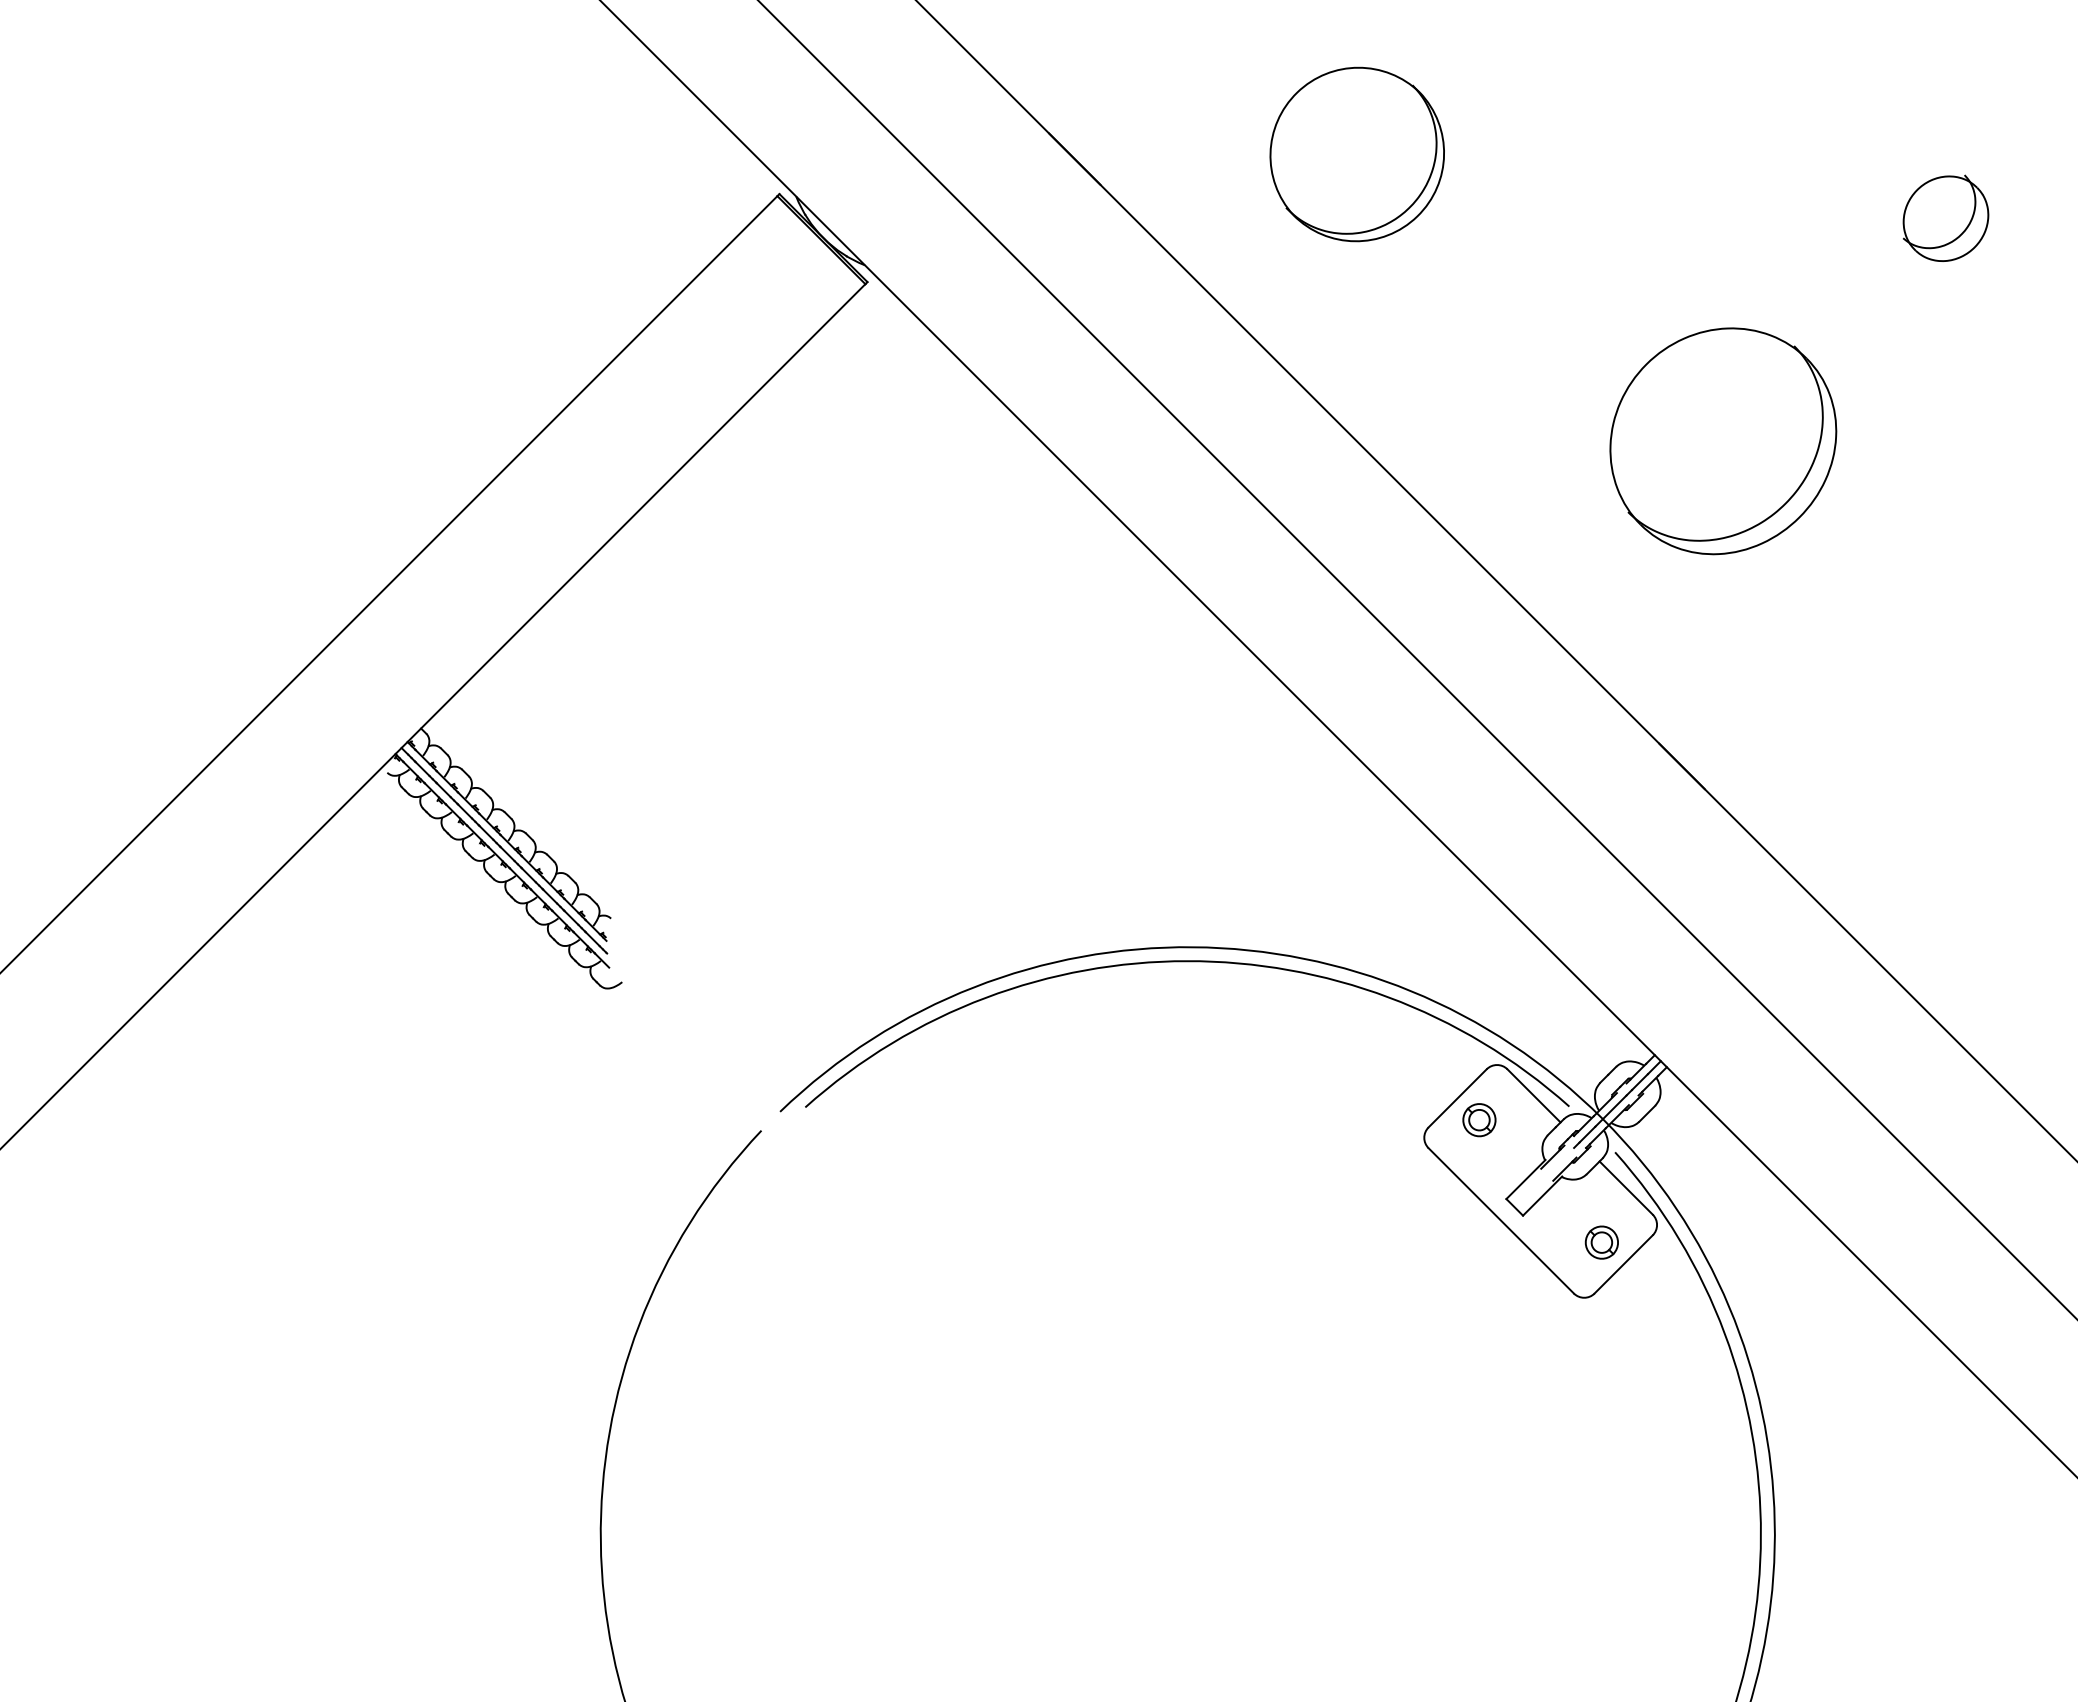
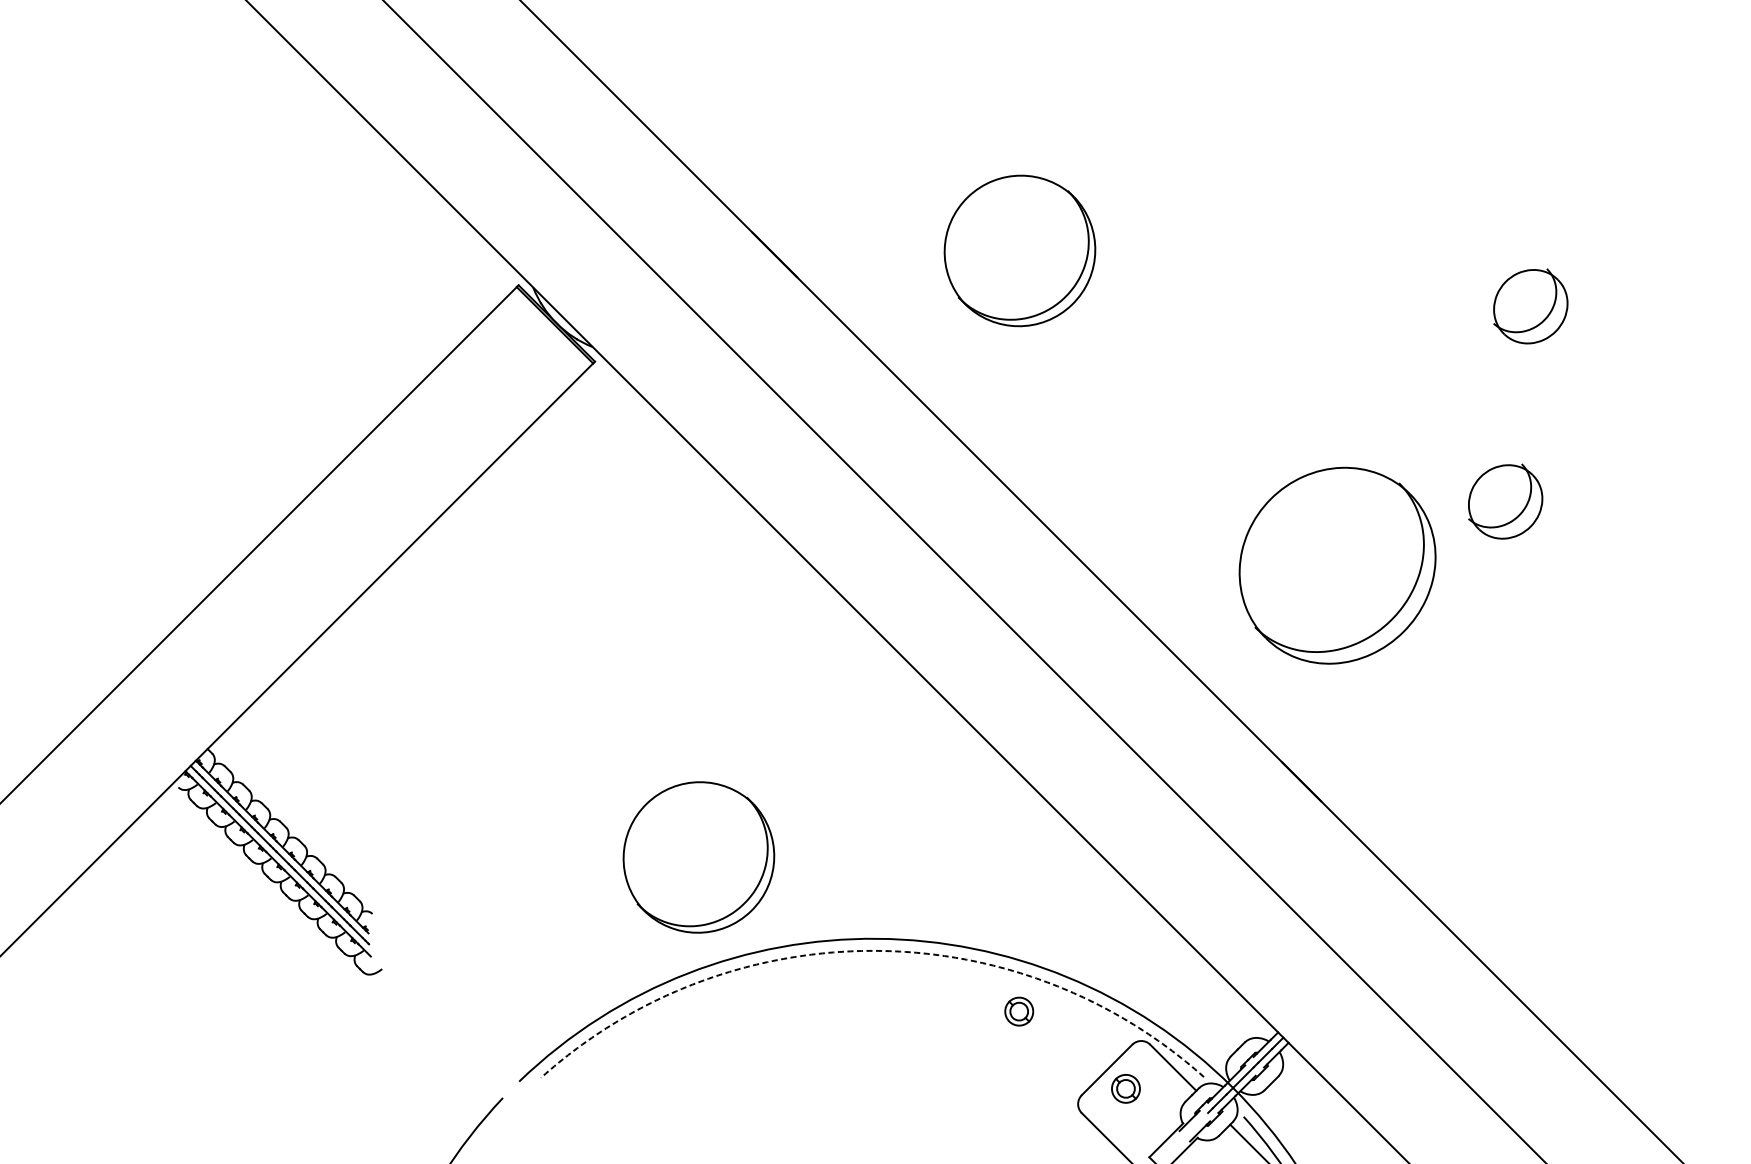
part: (1723, 441) -> (1337, 565), moved
part: (1916, 442) -> (1505, 500), added
part: (986, 853) -> (698, 857), added
arc: (1187, 961) -> (872, 951), solid -> dashed
part: (1356, 1031) -> (1019, 1011), added

